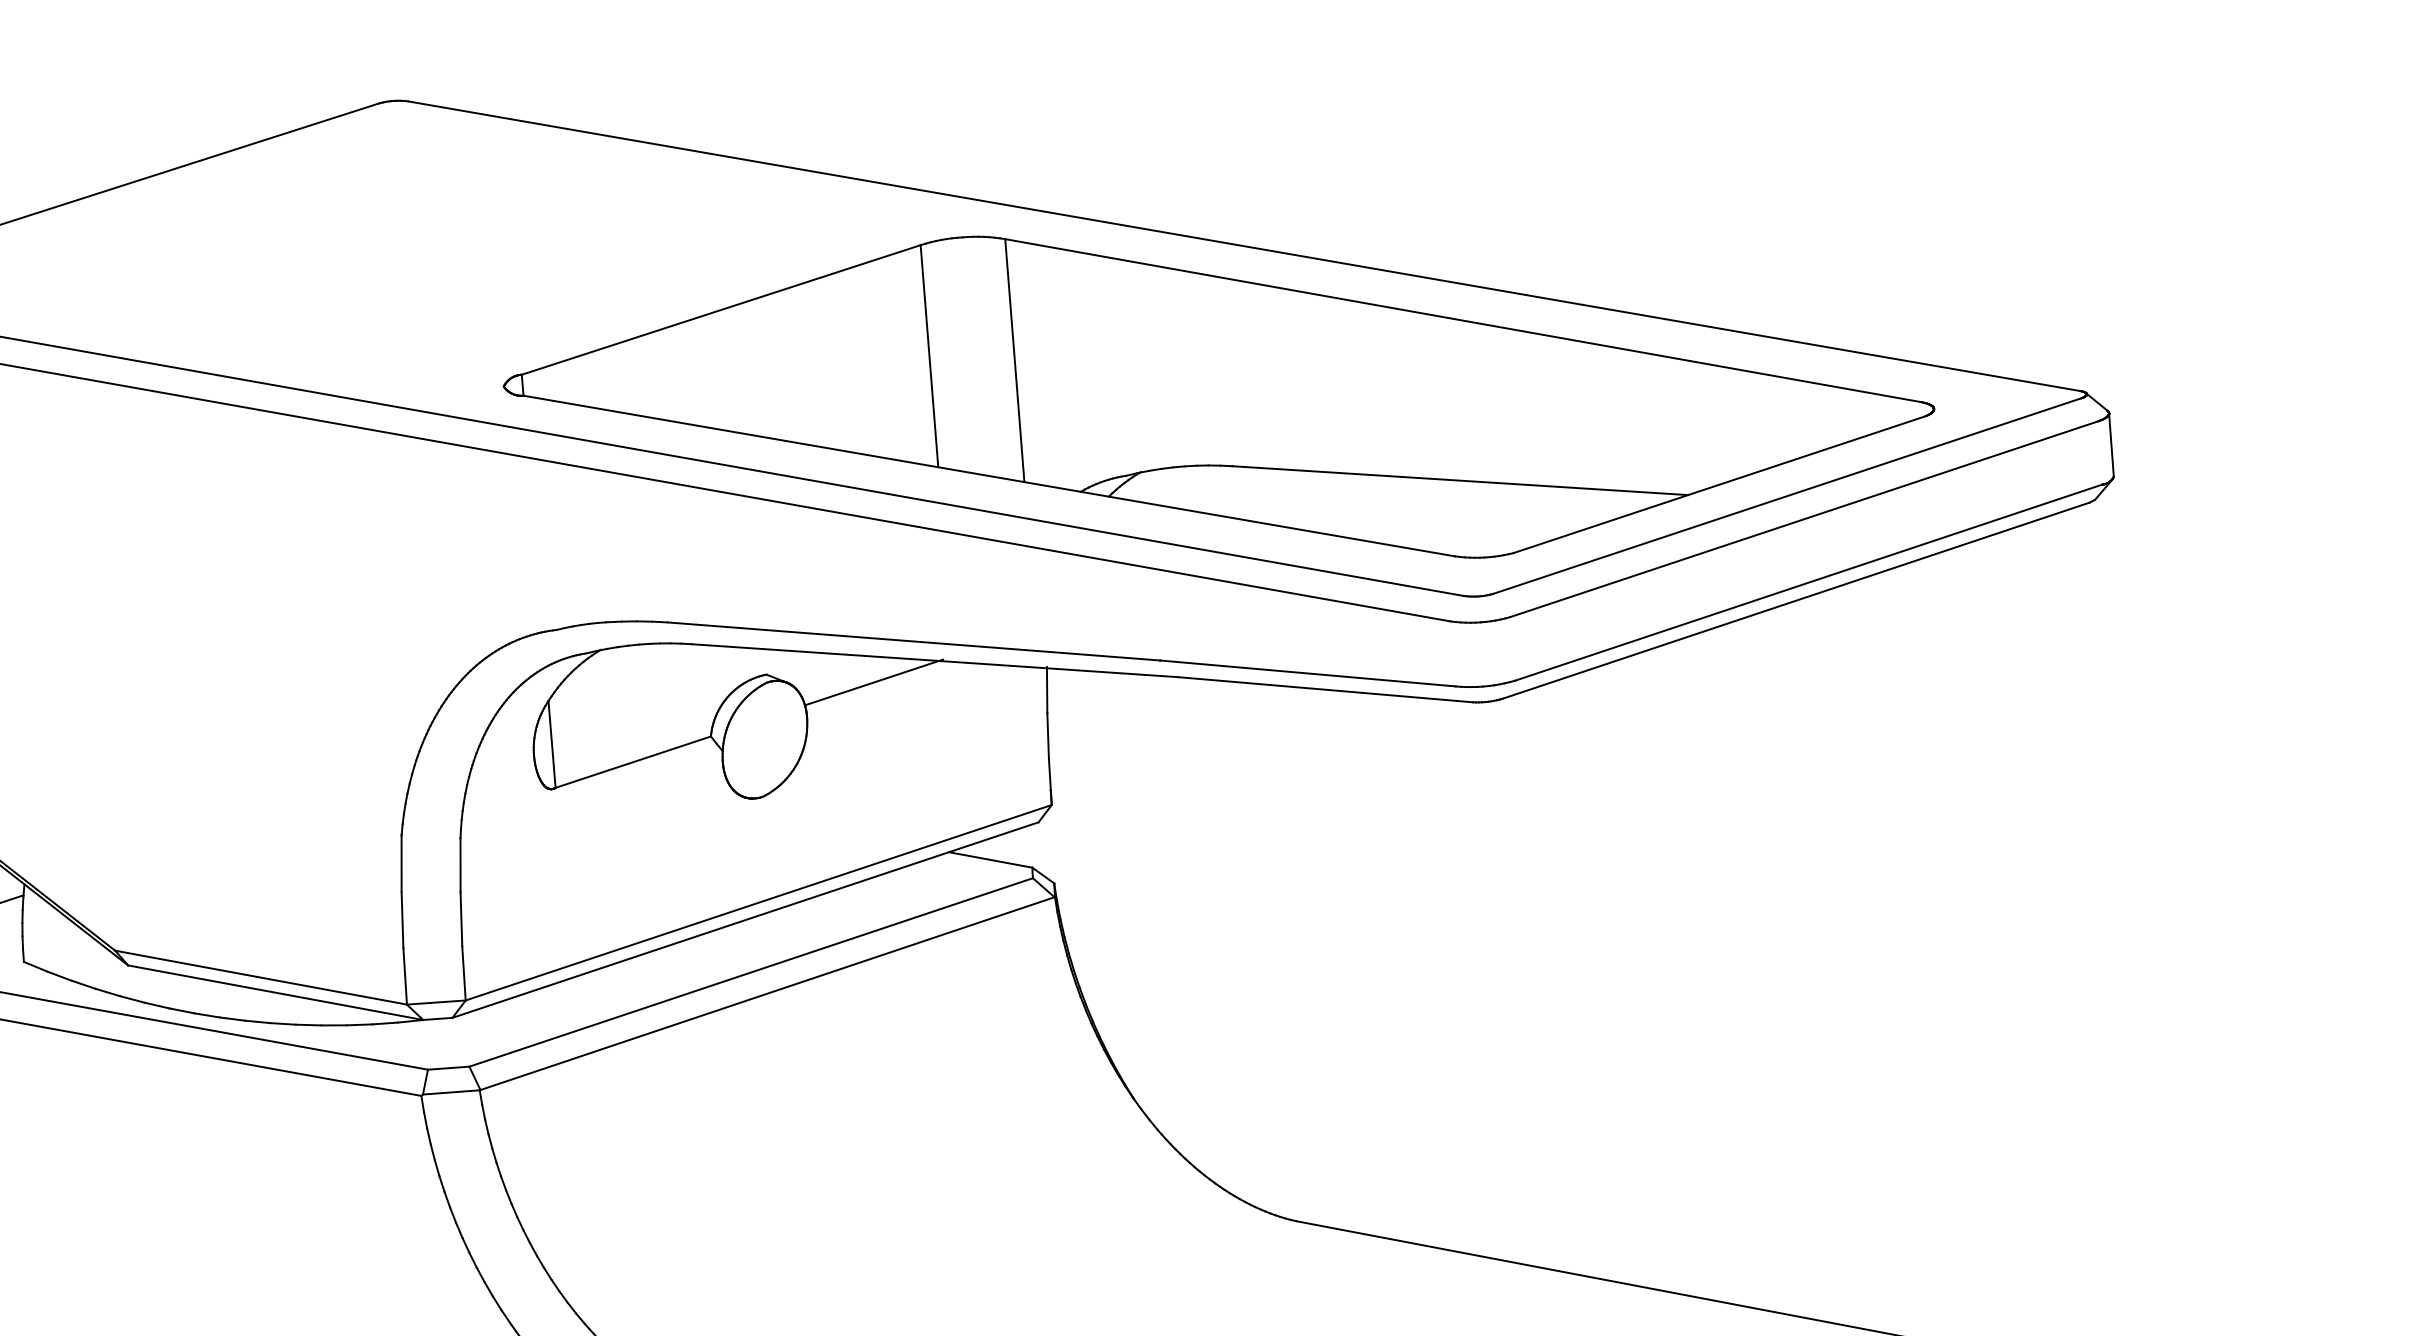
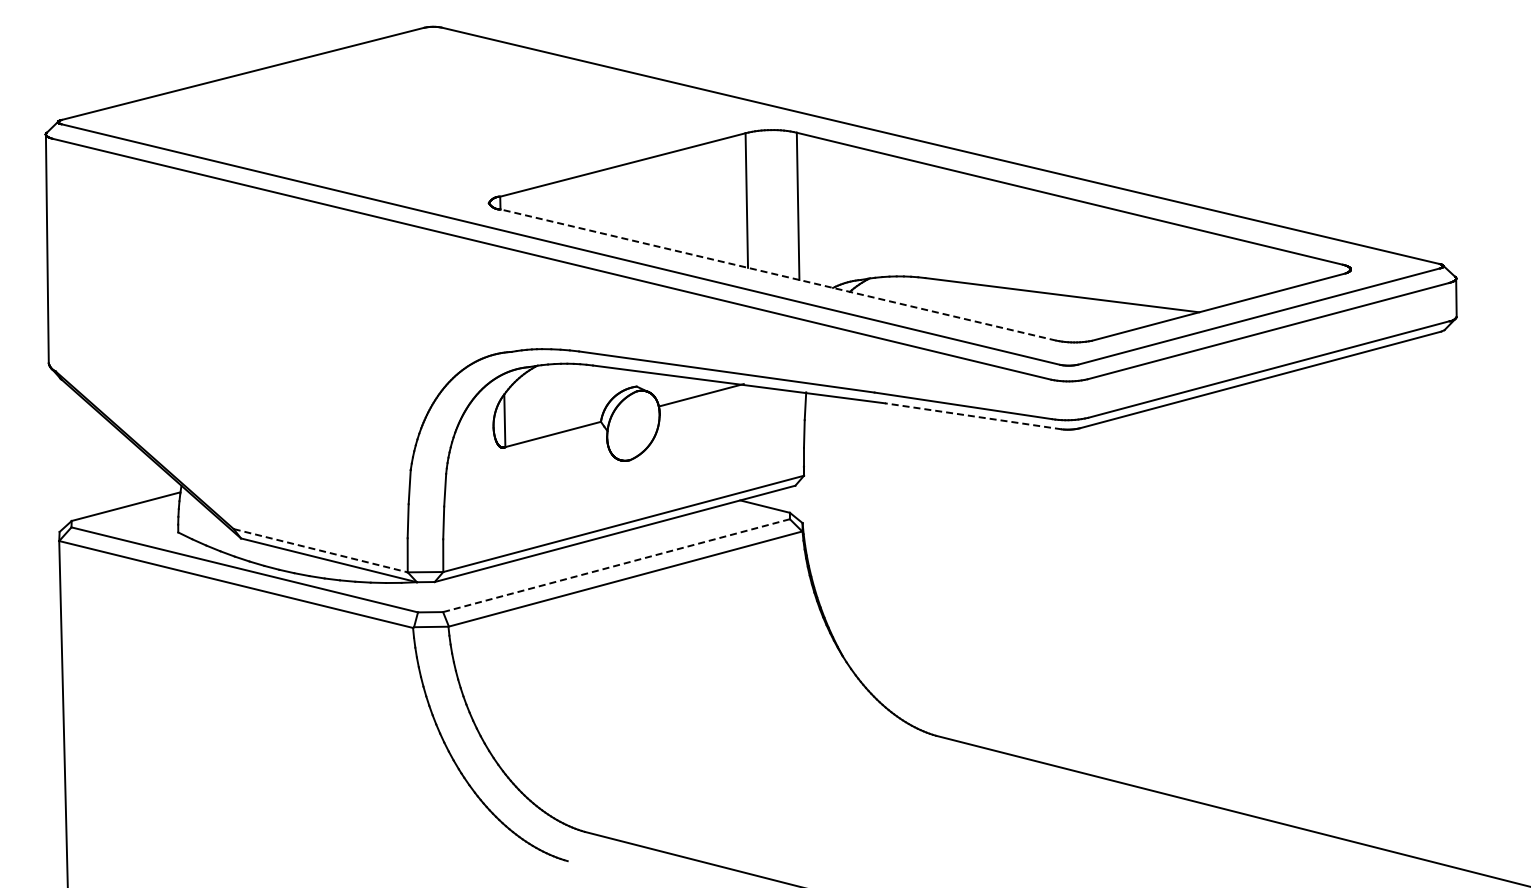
line: (989, 476) -> (778, 275), solid -> dashed
line: (1324, 690) -> (972, 416), solid -> dashed
line: (751, 972) -> (616, 565), solid -> dashed
line: (260, 977) -> (320, 550), solid -> dashed

